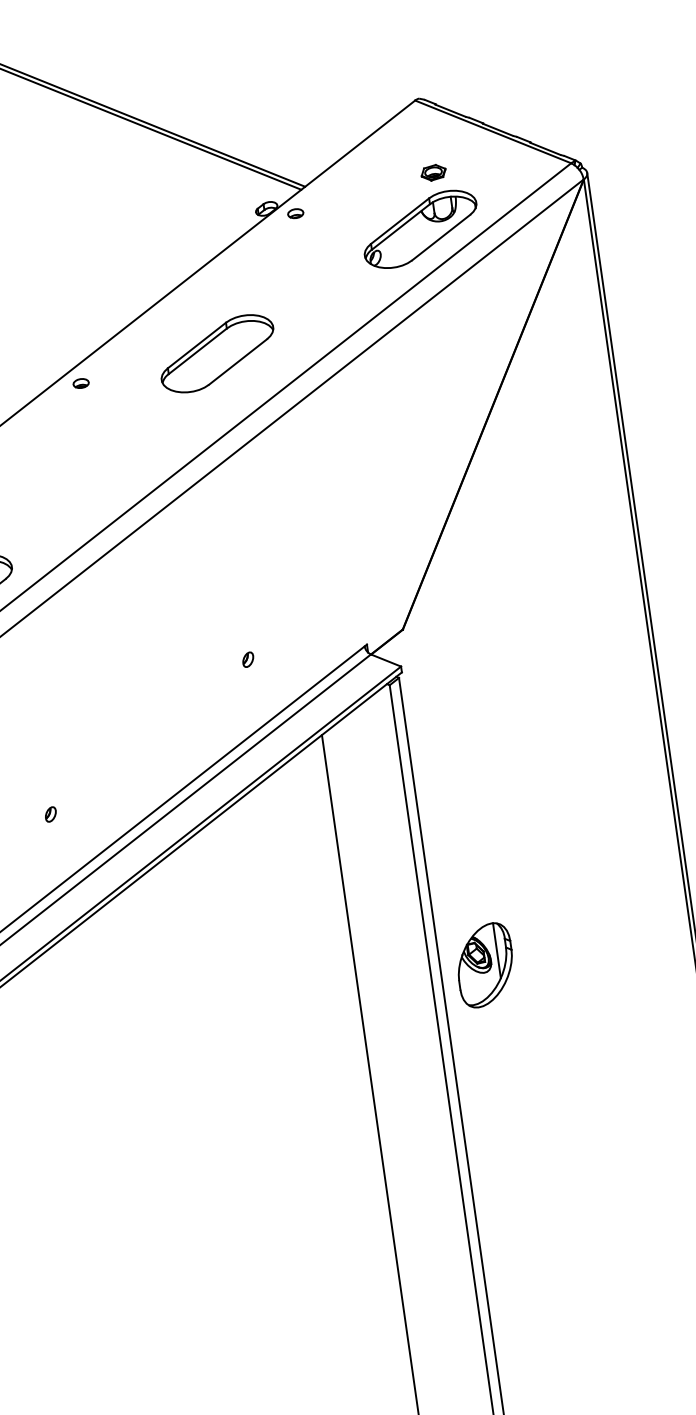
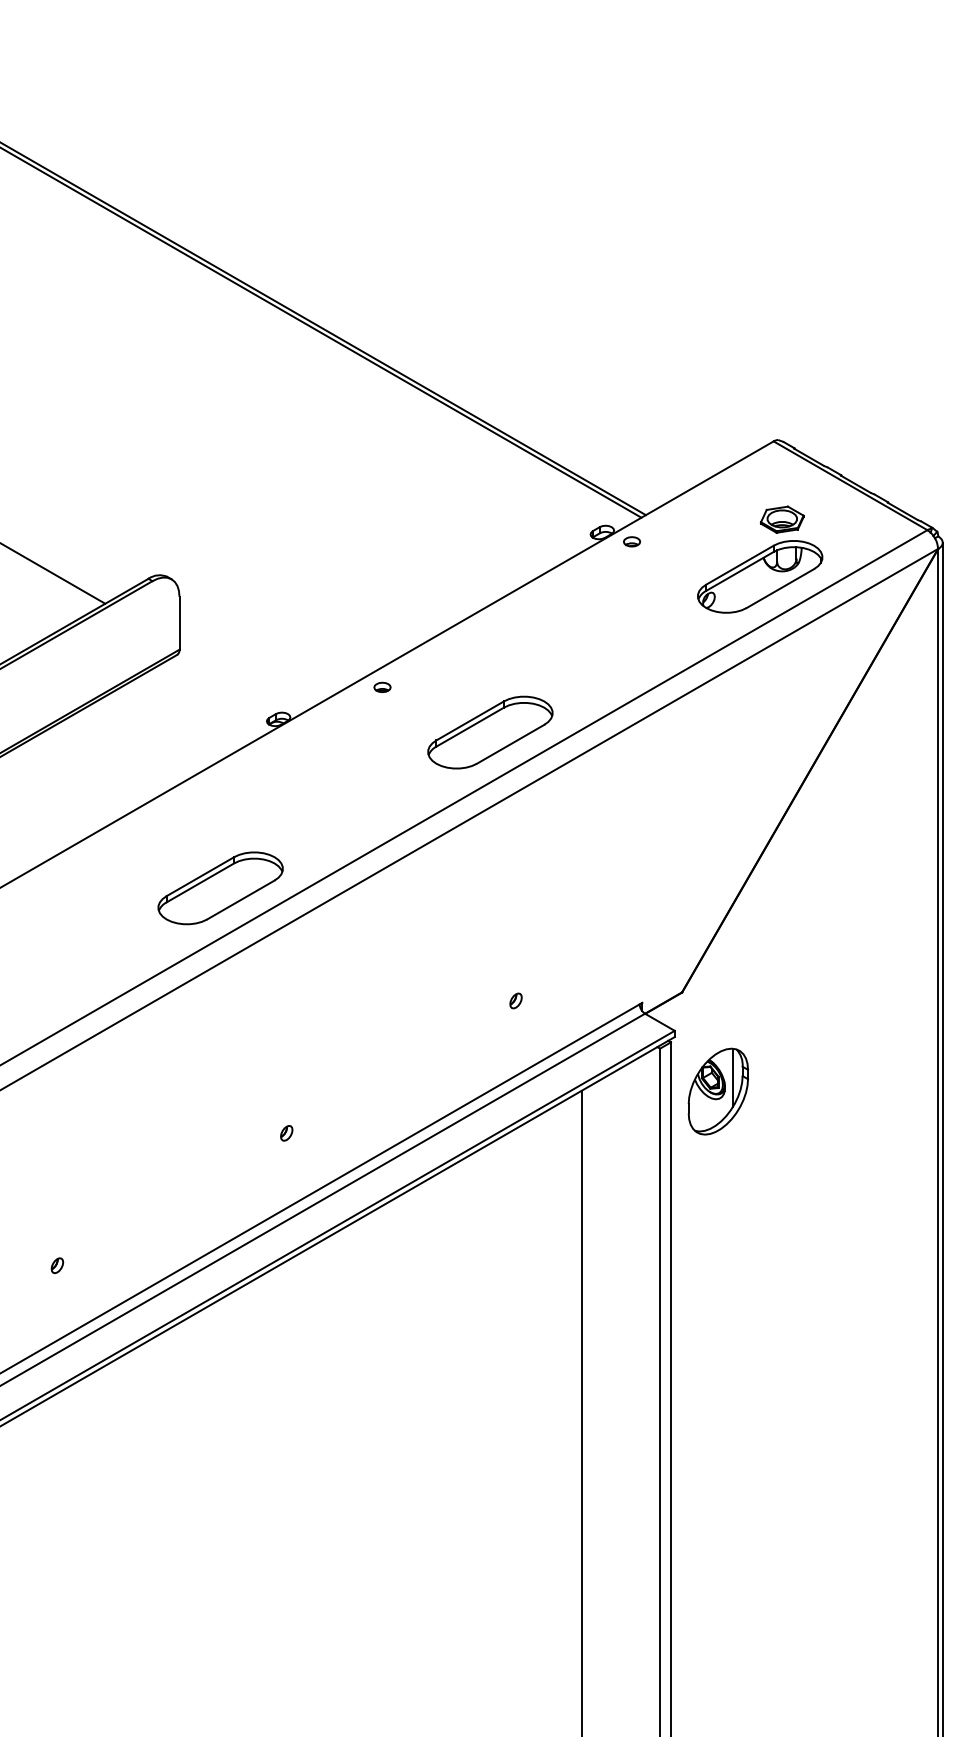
part: (432, 172) -> (781, 519), size x1.67
part: (217, 353) -> (490, 732), moved
part: (485, 965) -> (718, 1091), moved

